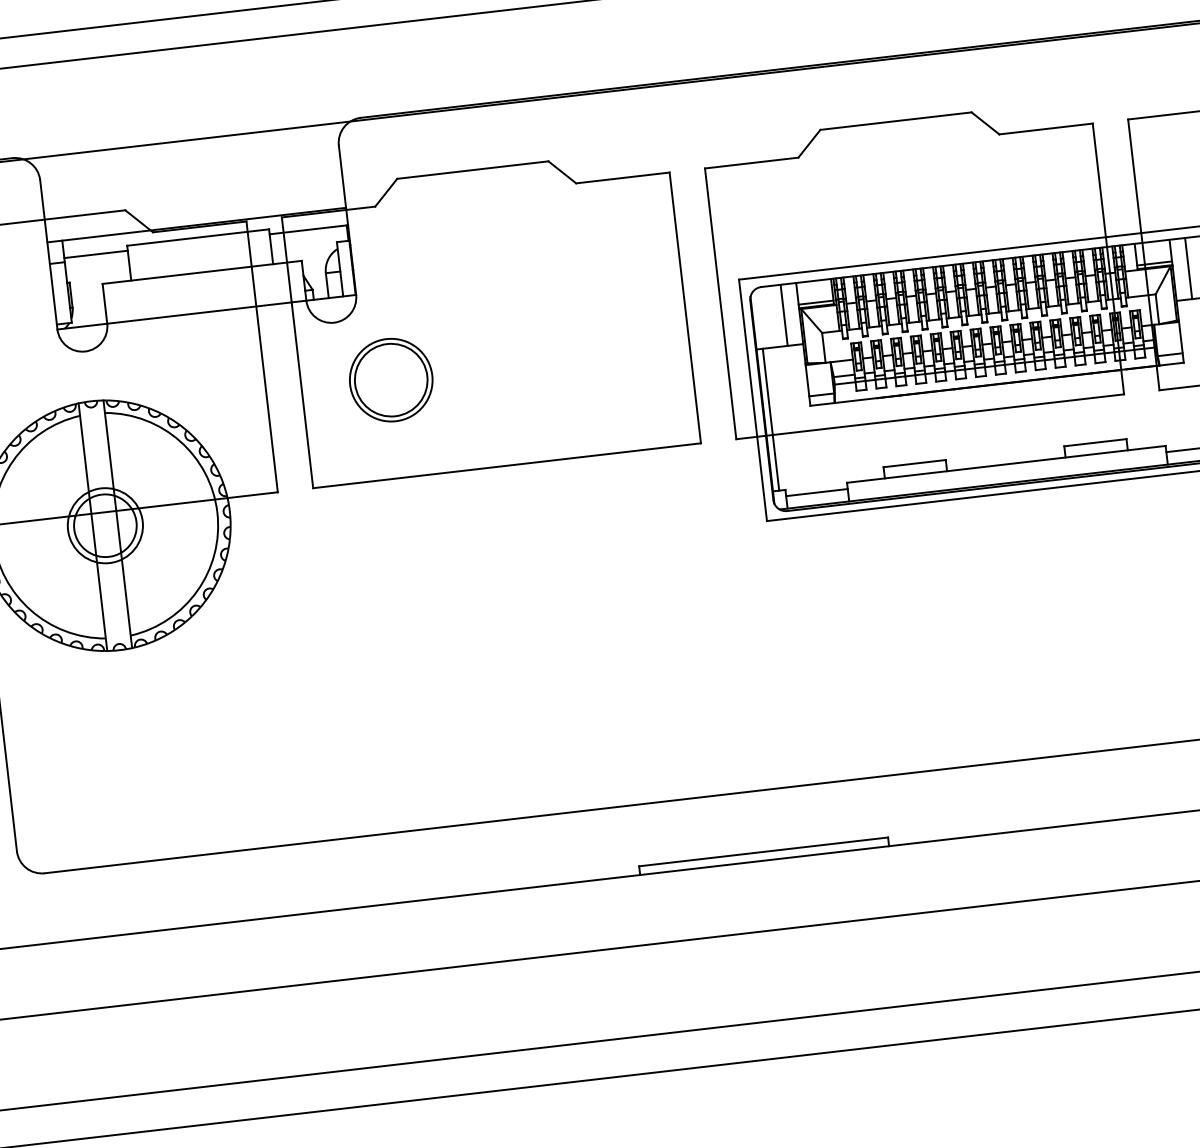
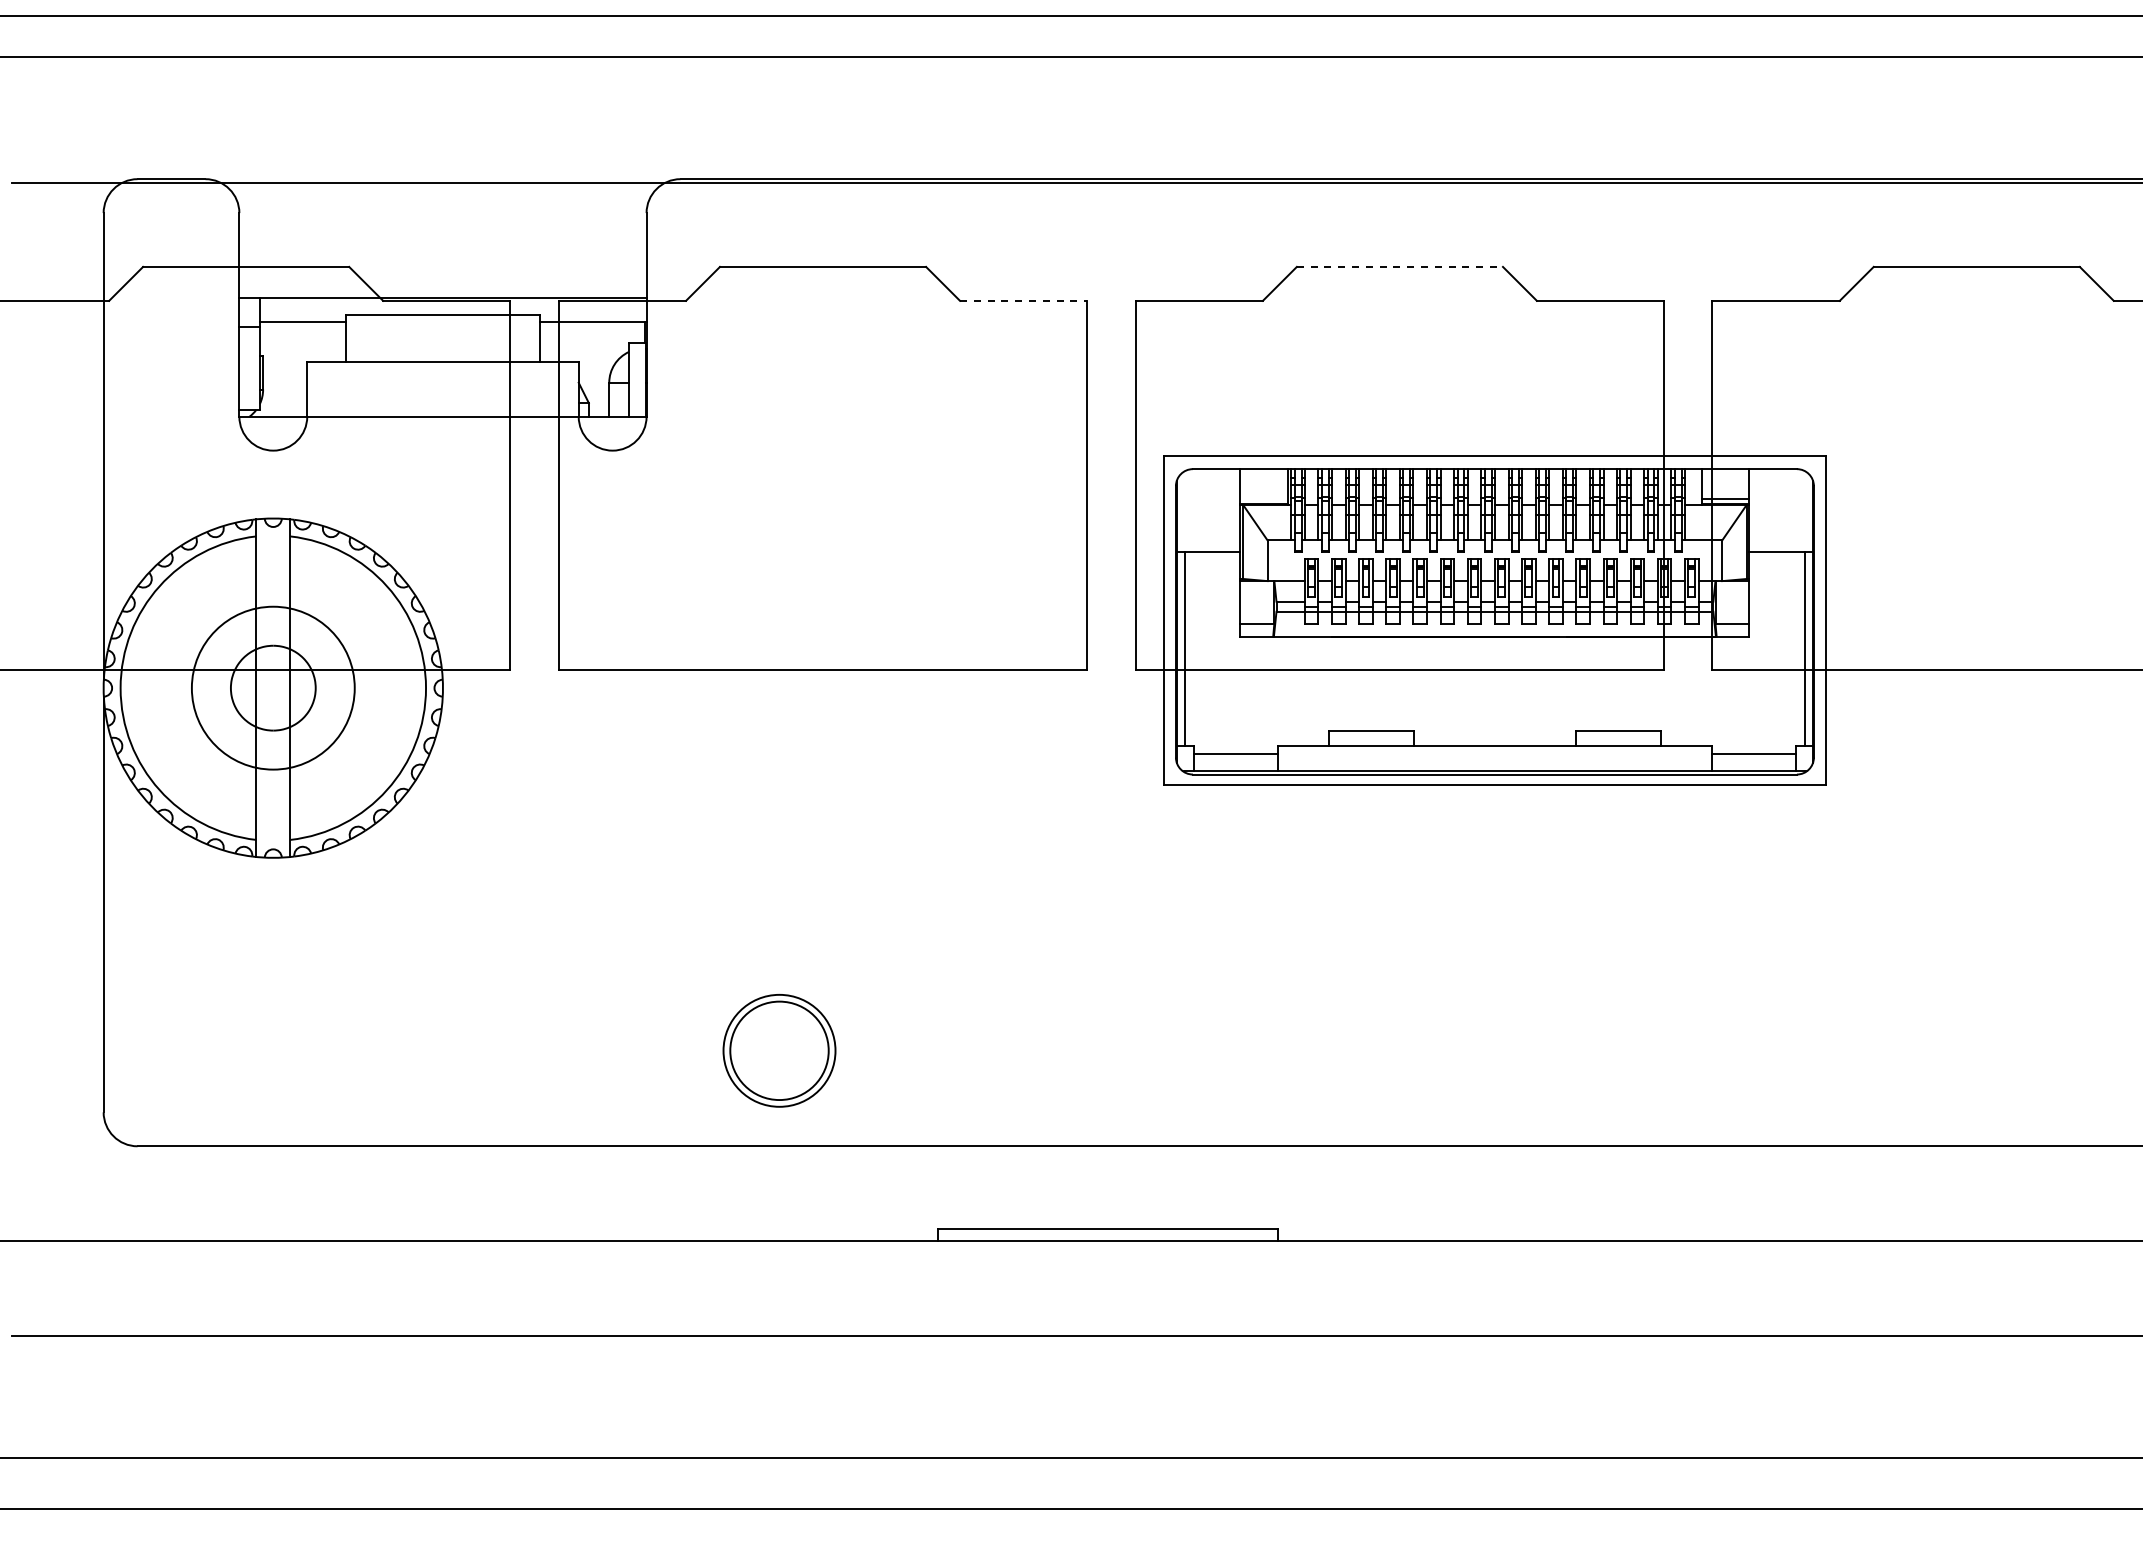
line: (896, 120) -> (1400, 266), solid -> dashed
line: (622, 177) -> (1023, 300), solid -> dashed
line: (1188, 268) -> (1770, 510), removed
line: (815, 302) -> (1263, 498), removed
line: (784, 315) -> (1219, 510), removed
part: (391, 379) -> (779, 1050), moved
circle: (105, 525) -> (273, 688), size x1.6

